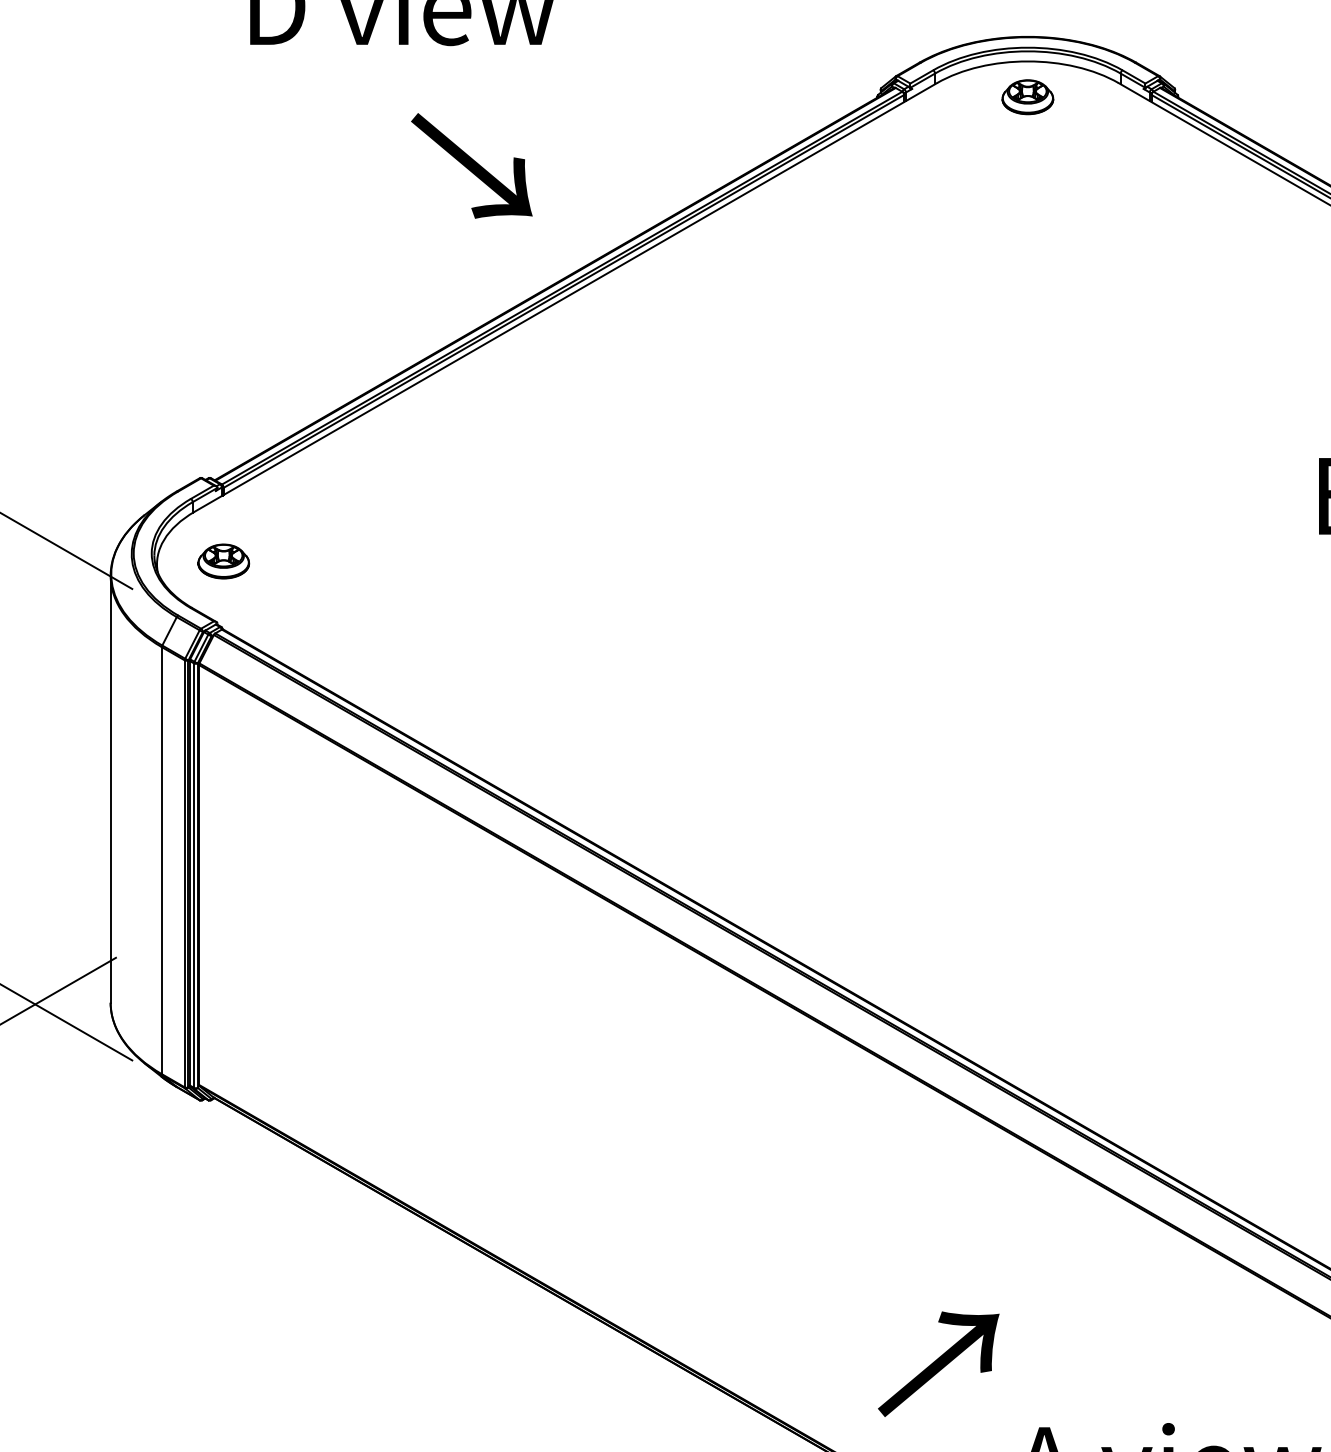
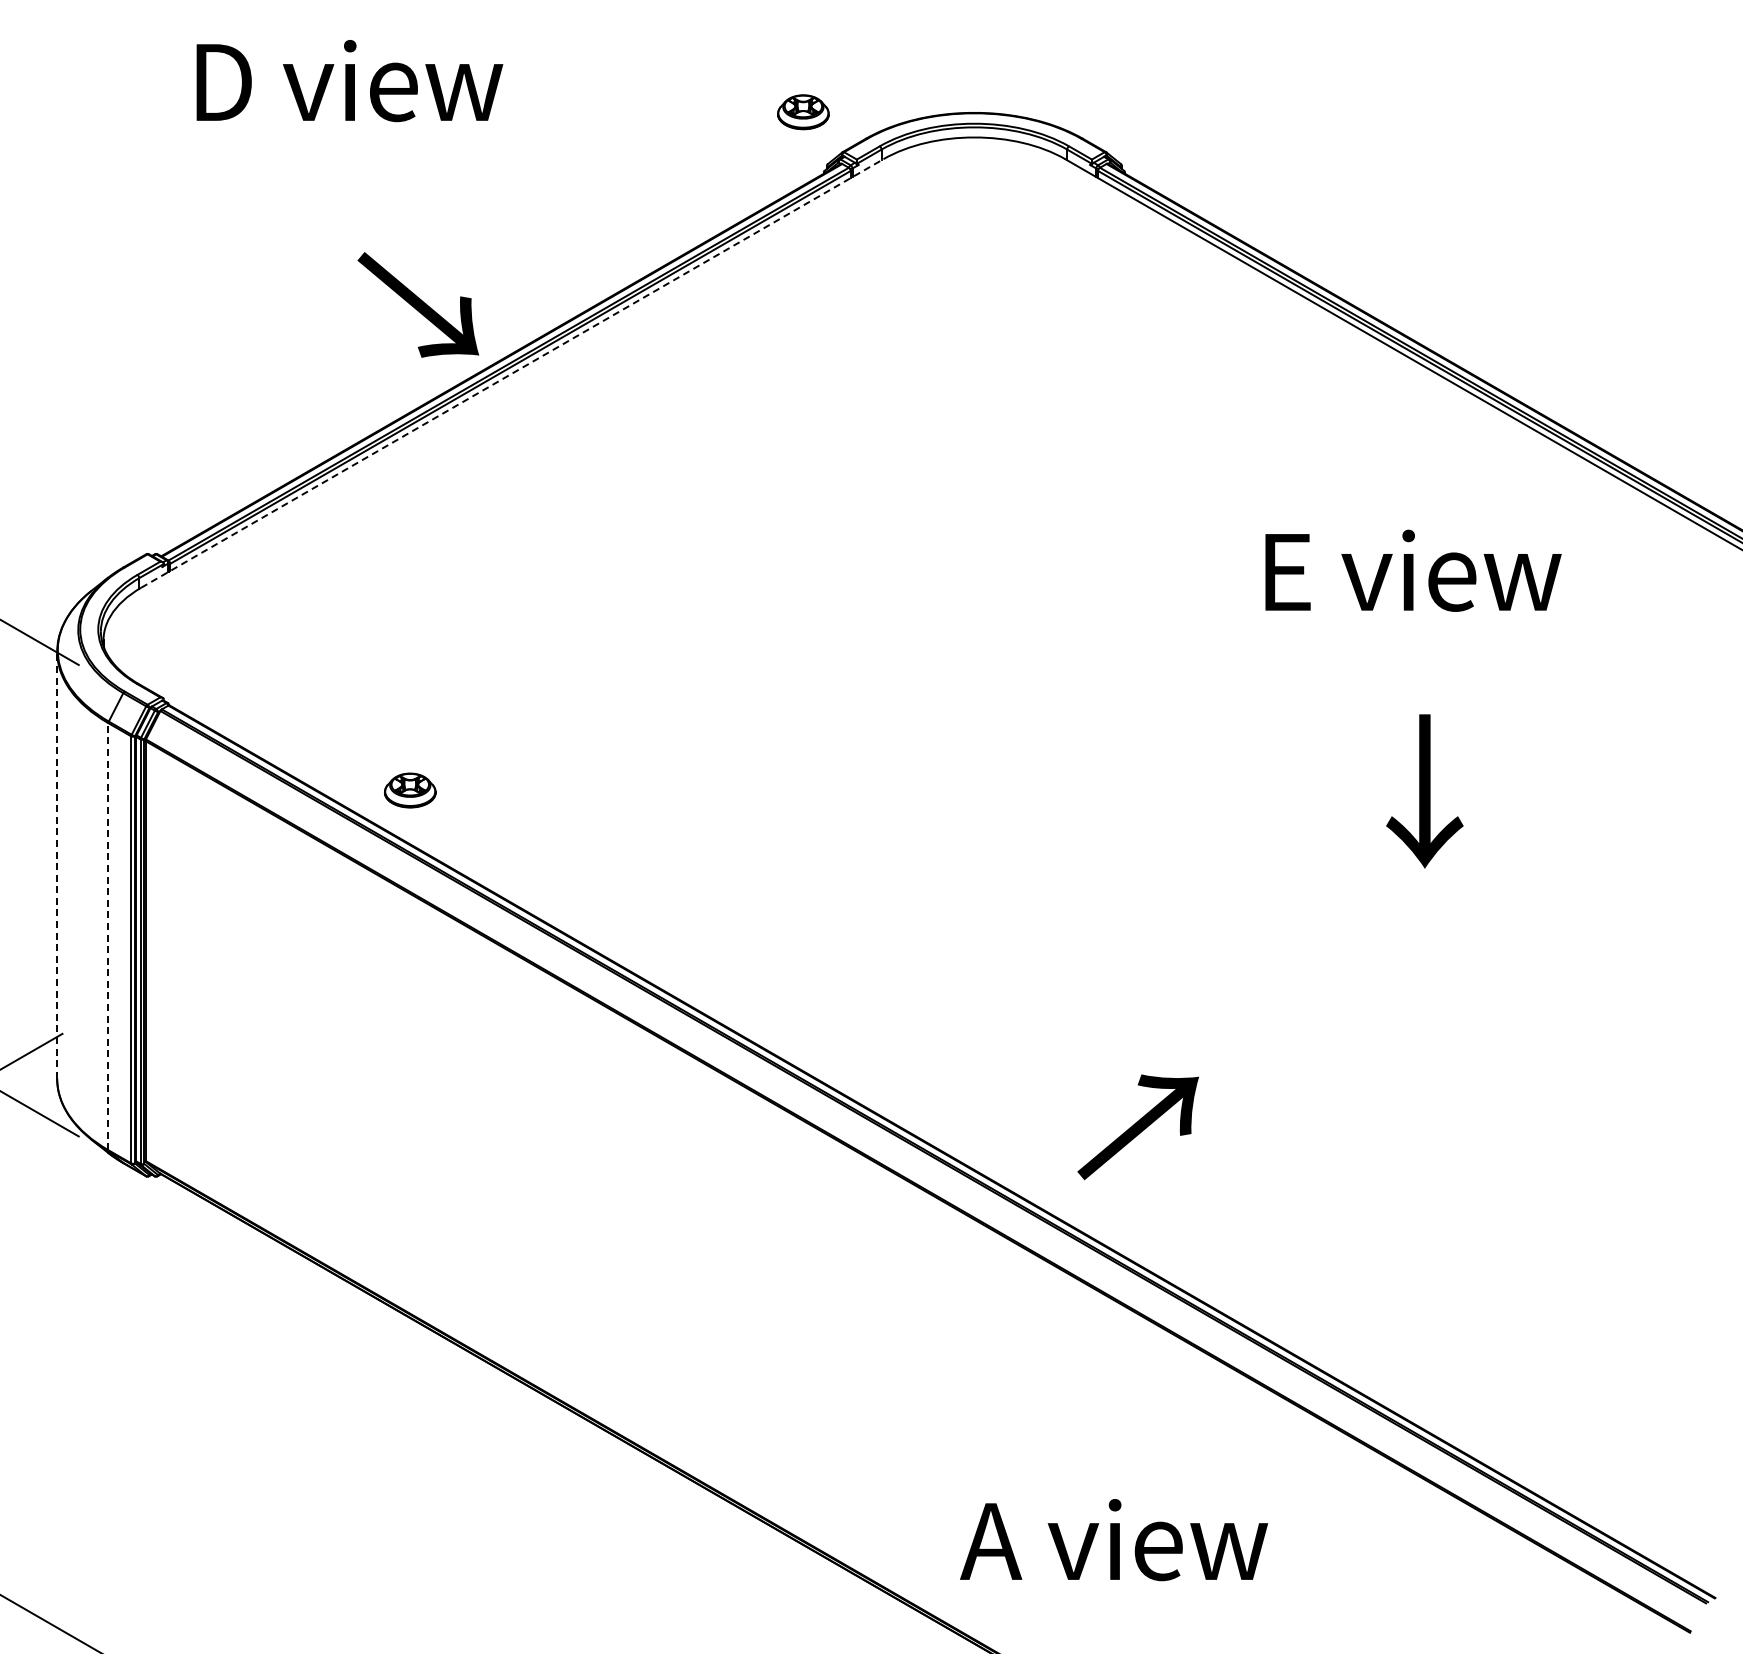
part: (1027, 97) -> (803, 112), moved
text: (471, 165) -> (418, 304), moved
line: (565, 297) -> (512, 373), solid -> dashed
part: (223, 561) -> (410, 790), moved
line: (110, 789) -> (57, 865), solid -> dashed
line: (161, 860) -> (108, 936), solid -> dashed
text: (937, 1364) -> (1137, 1127), moved

